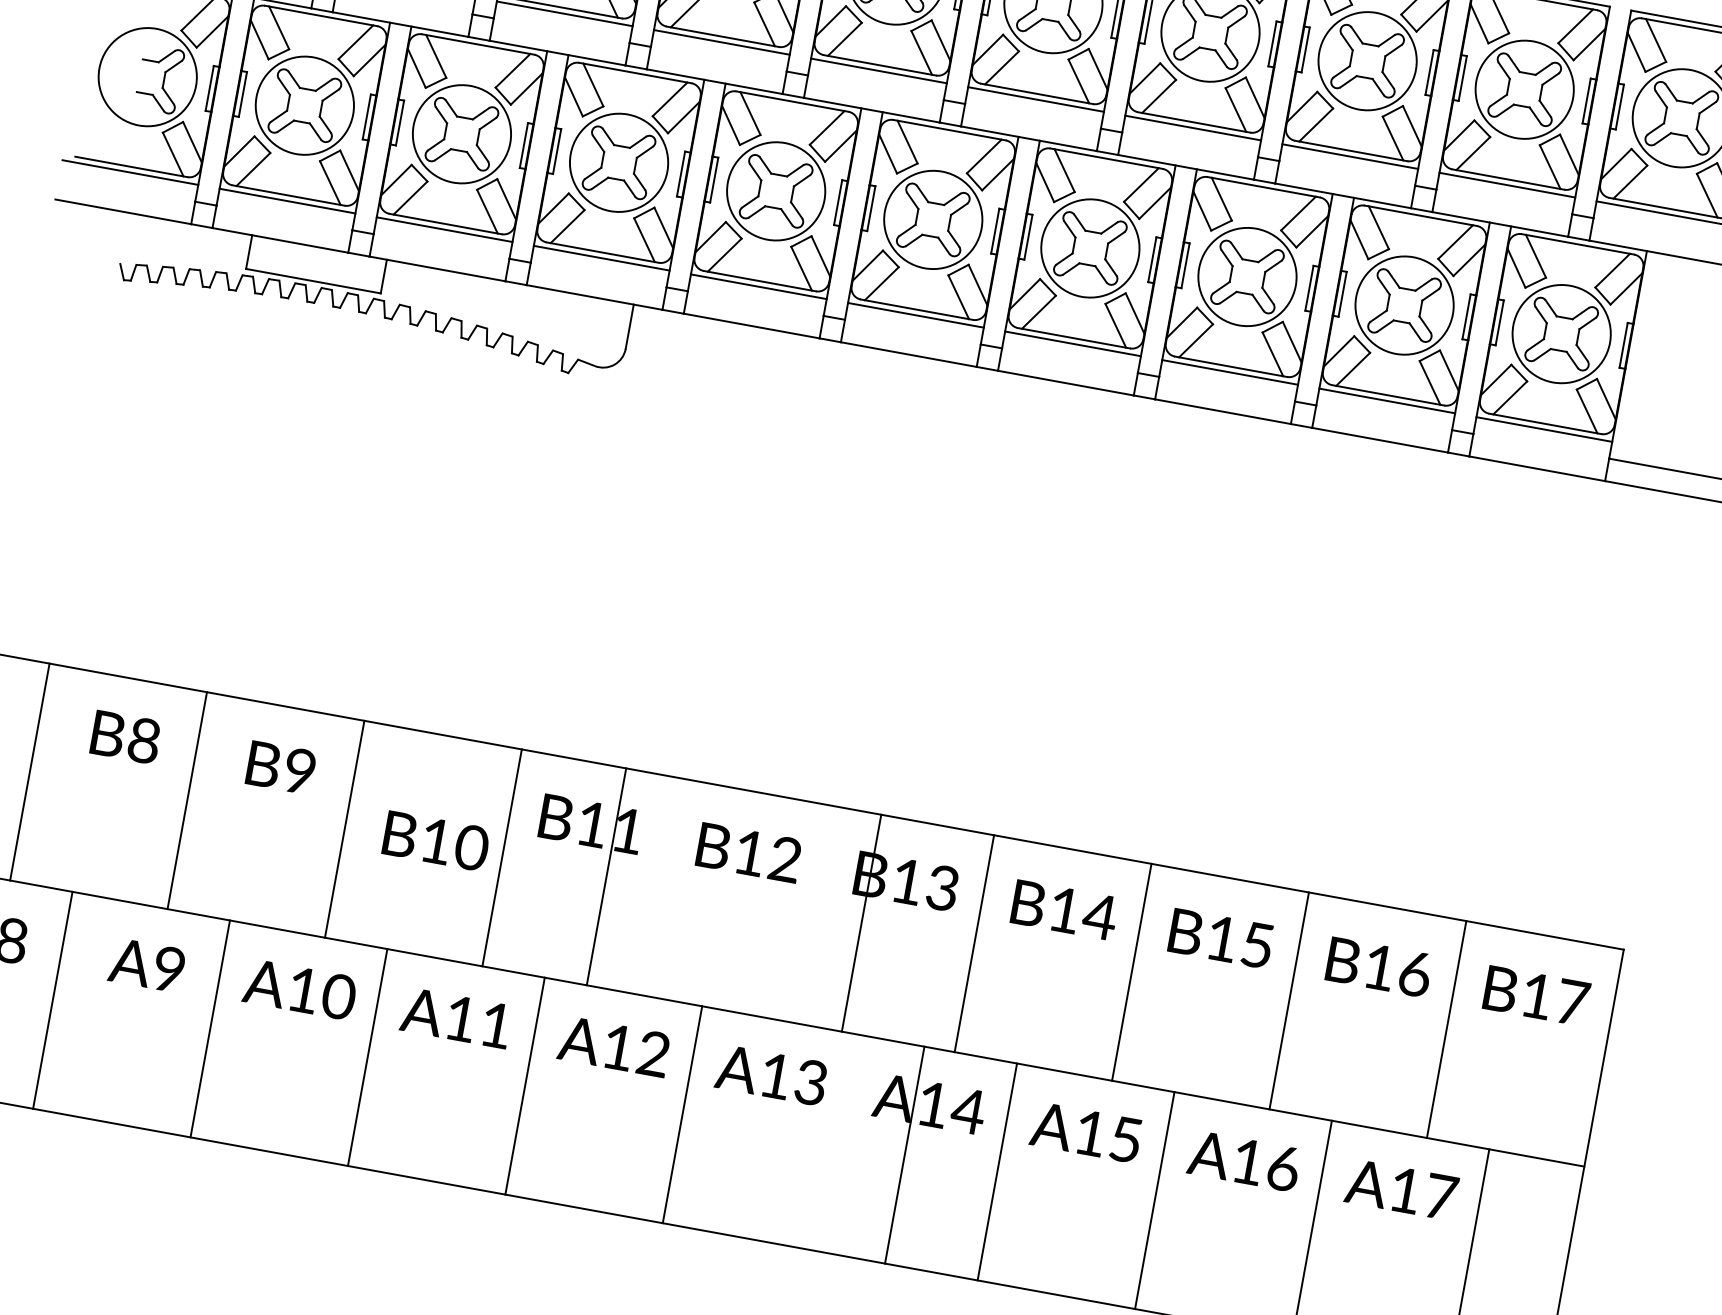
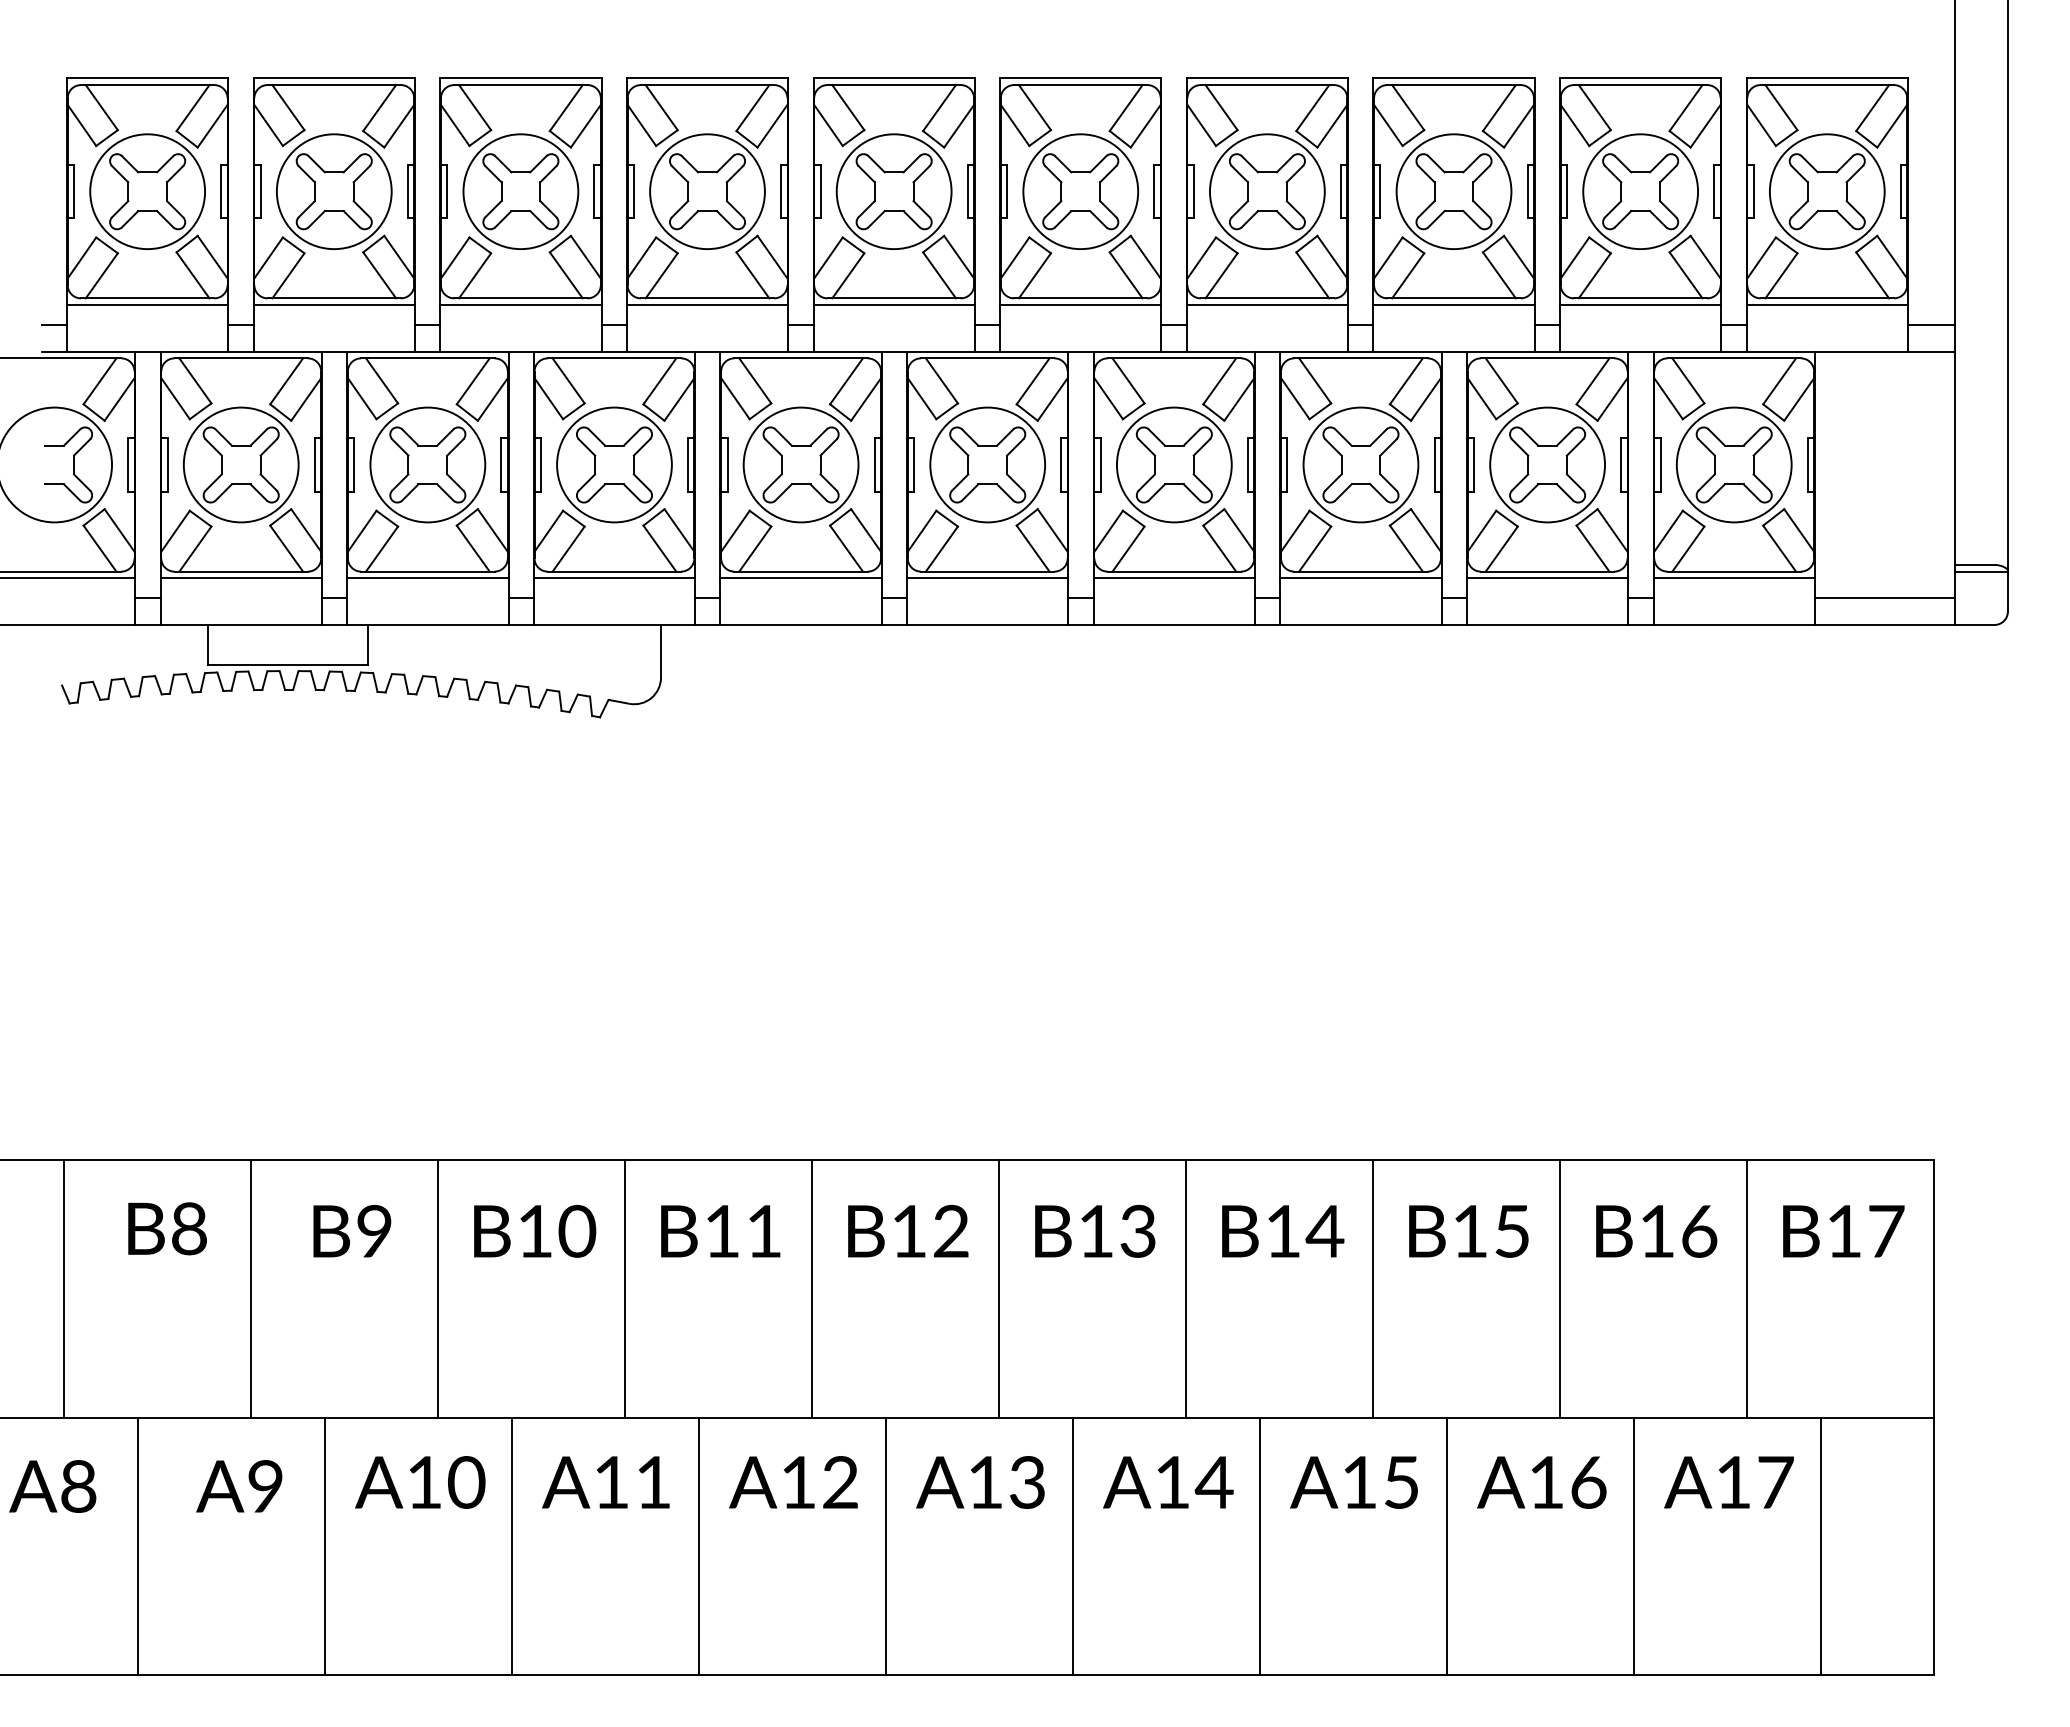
text: (436, 840) -> (535, 1230), moved
line: (606, 876) -> (812, 1288), moved
line: (861, 923) -> (999, 1288), moved
line: (904, 1155) -> (1073, 1546), moved

